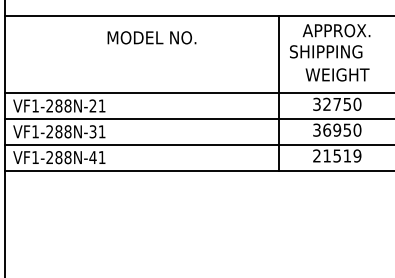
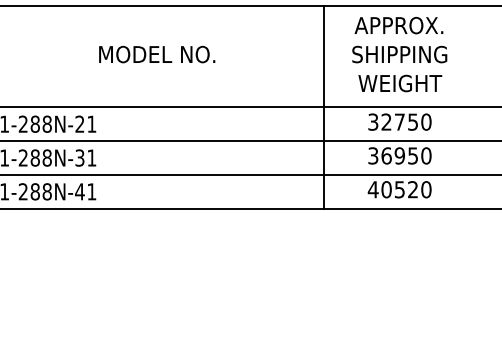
text: (151, 37) -> (156, 54), moved
text: (326, 51) -> (400, 54), moved
text: (336, 155) -> (398, 189), 21519 -> 40520

